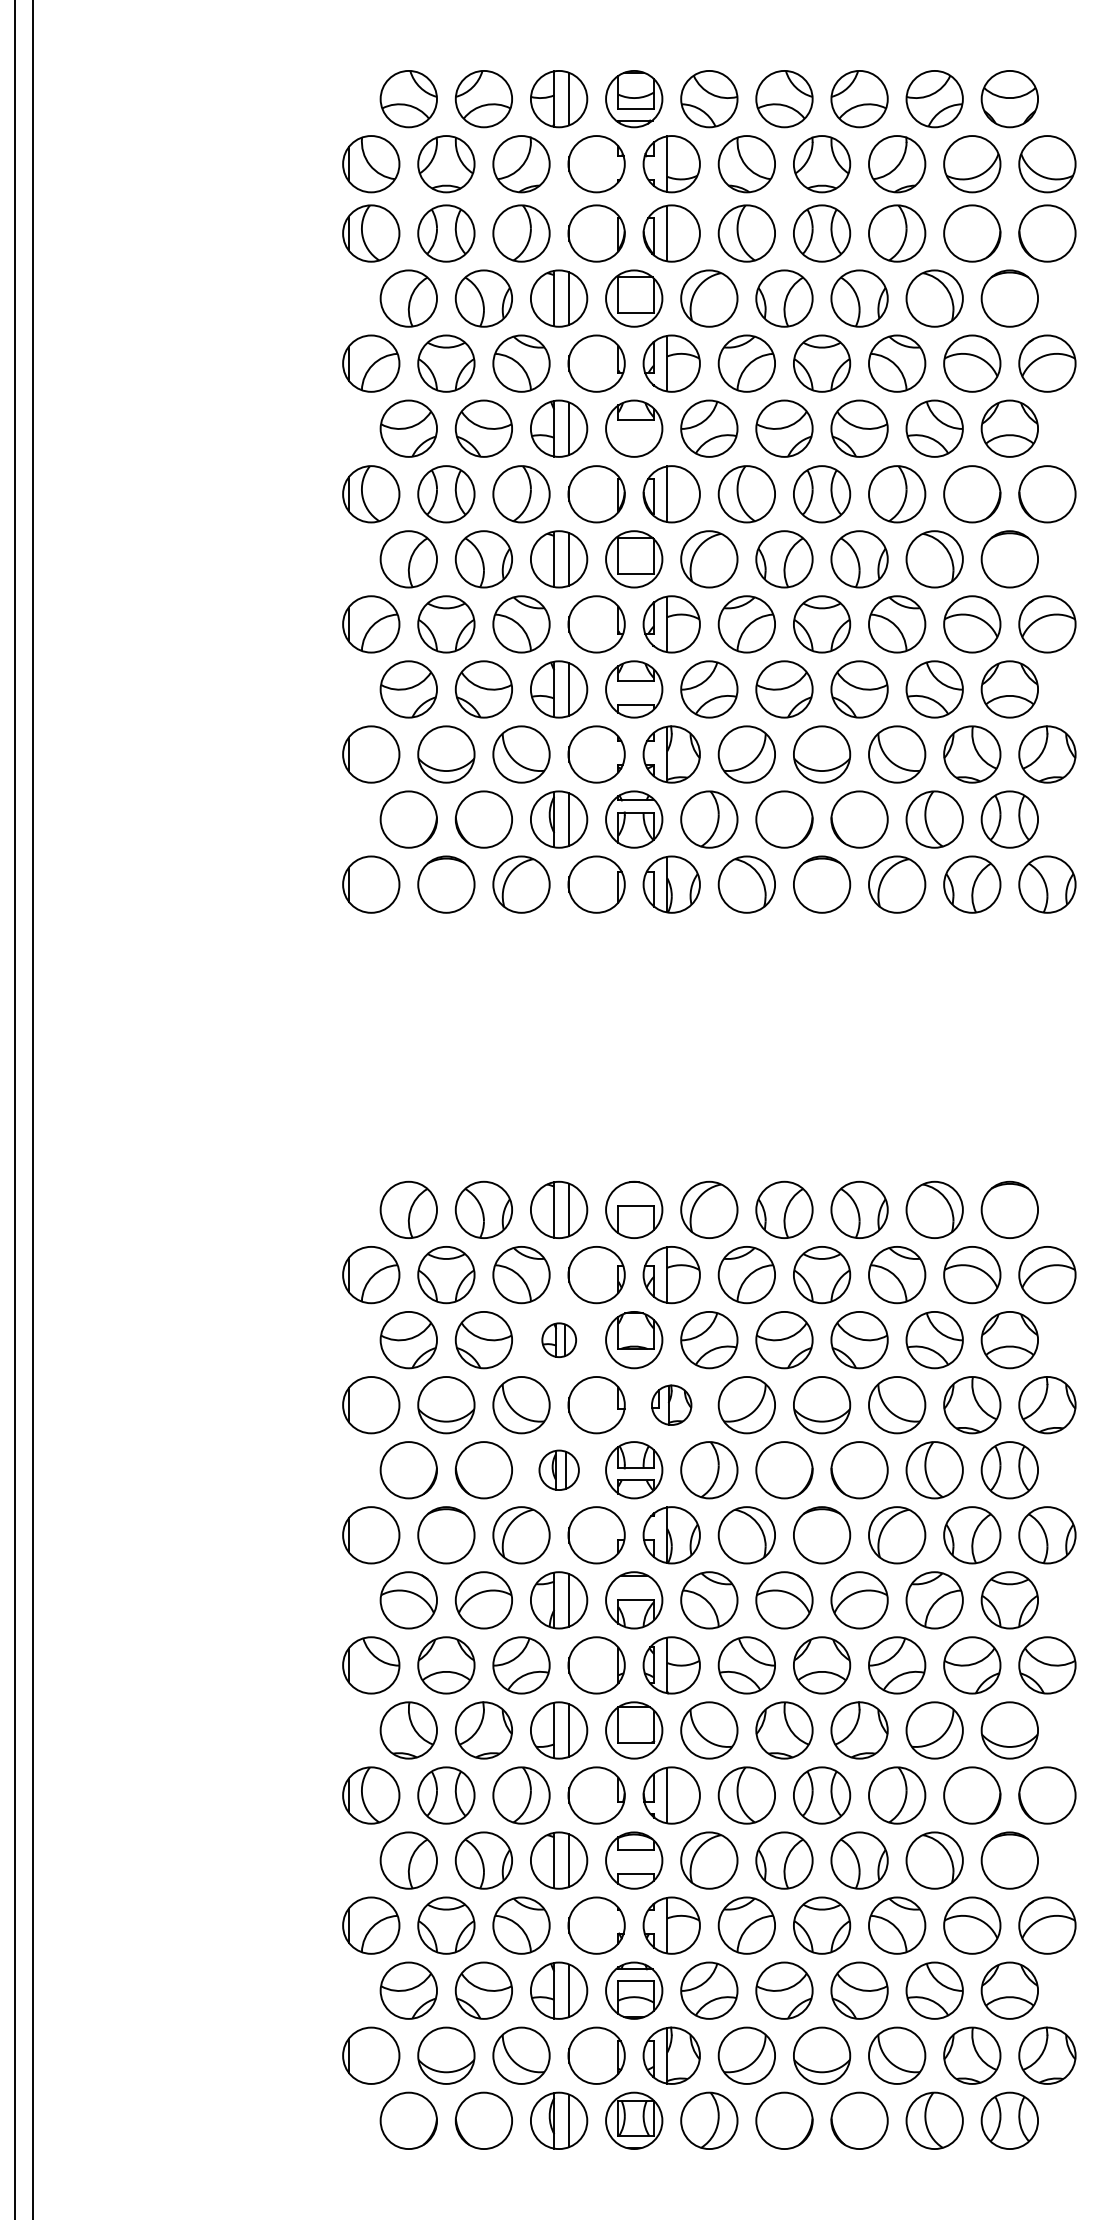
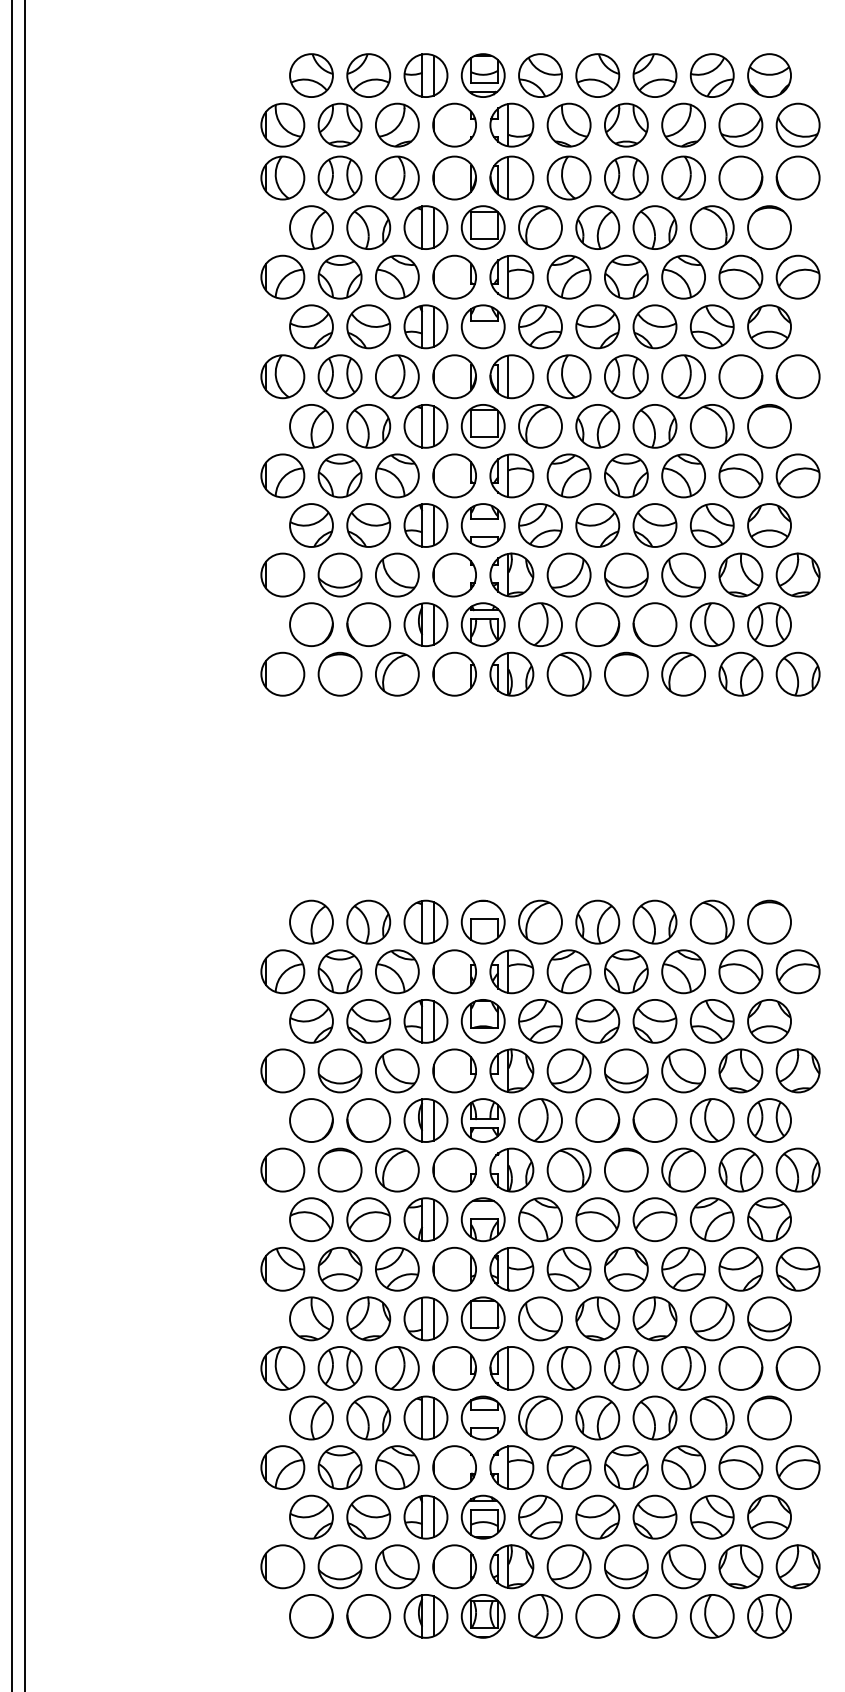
part: (559, 1340) -> (426, 1021), size x1.67
part: (671, 1405) -> (511, 1071), size x1.43
part: (559, 1470) -> (426, 1120), size x1.43

